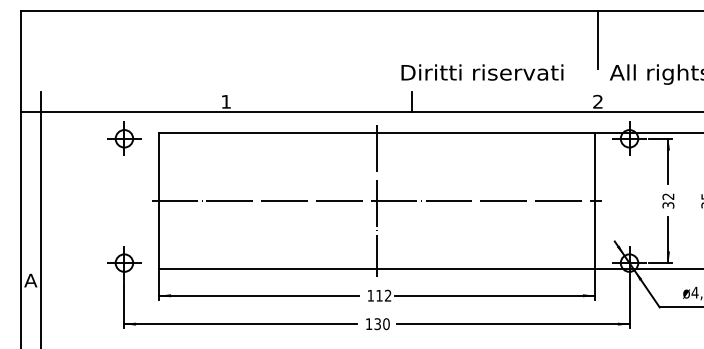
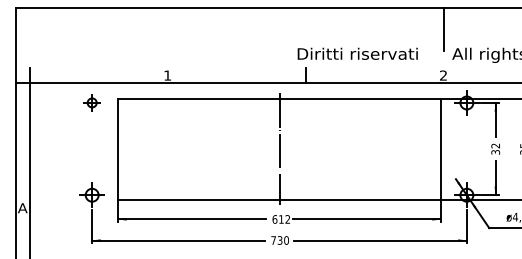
part: (124, 138) -> (92, 102), size x0.7
line: (376, 200) -> (279, 148), removed
text: (370, 295) -> (274, 219), 112 -> 612
text: (369, 323) -> (273, 240), 130 -> 730

